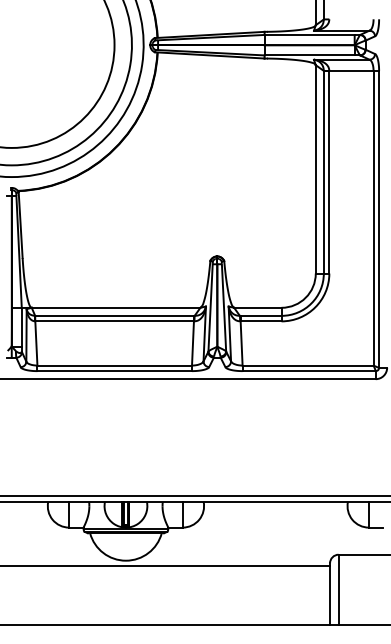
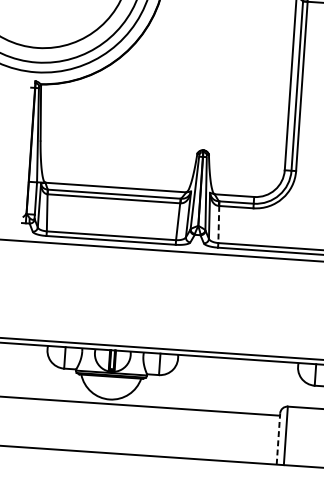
line: (241, 343) -> (218, 224), solid -> dashed
line: (330, 593) -> (278, 438), solid -> dashed

